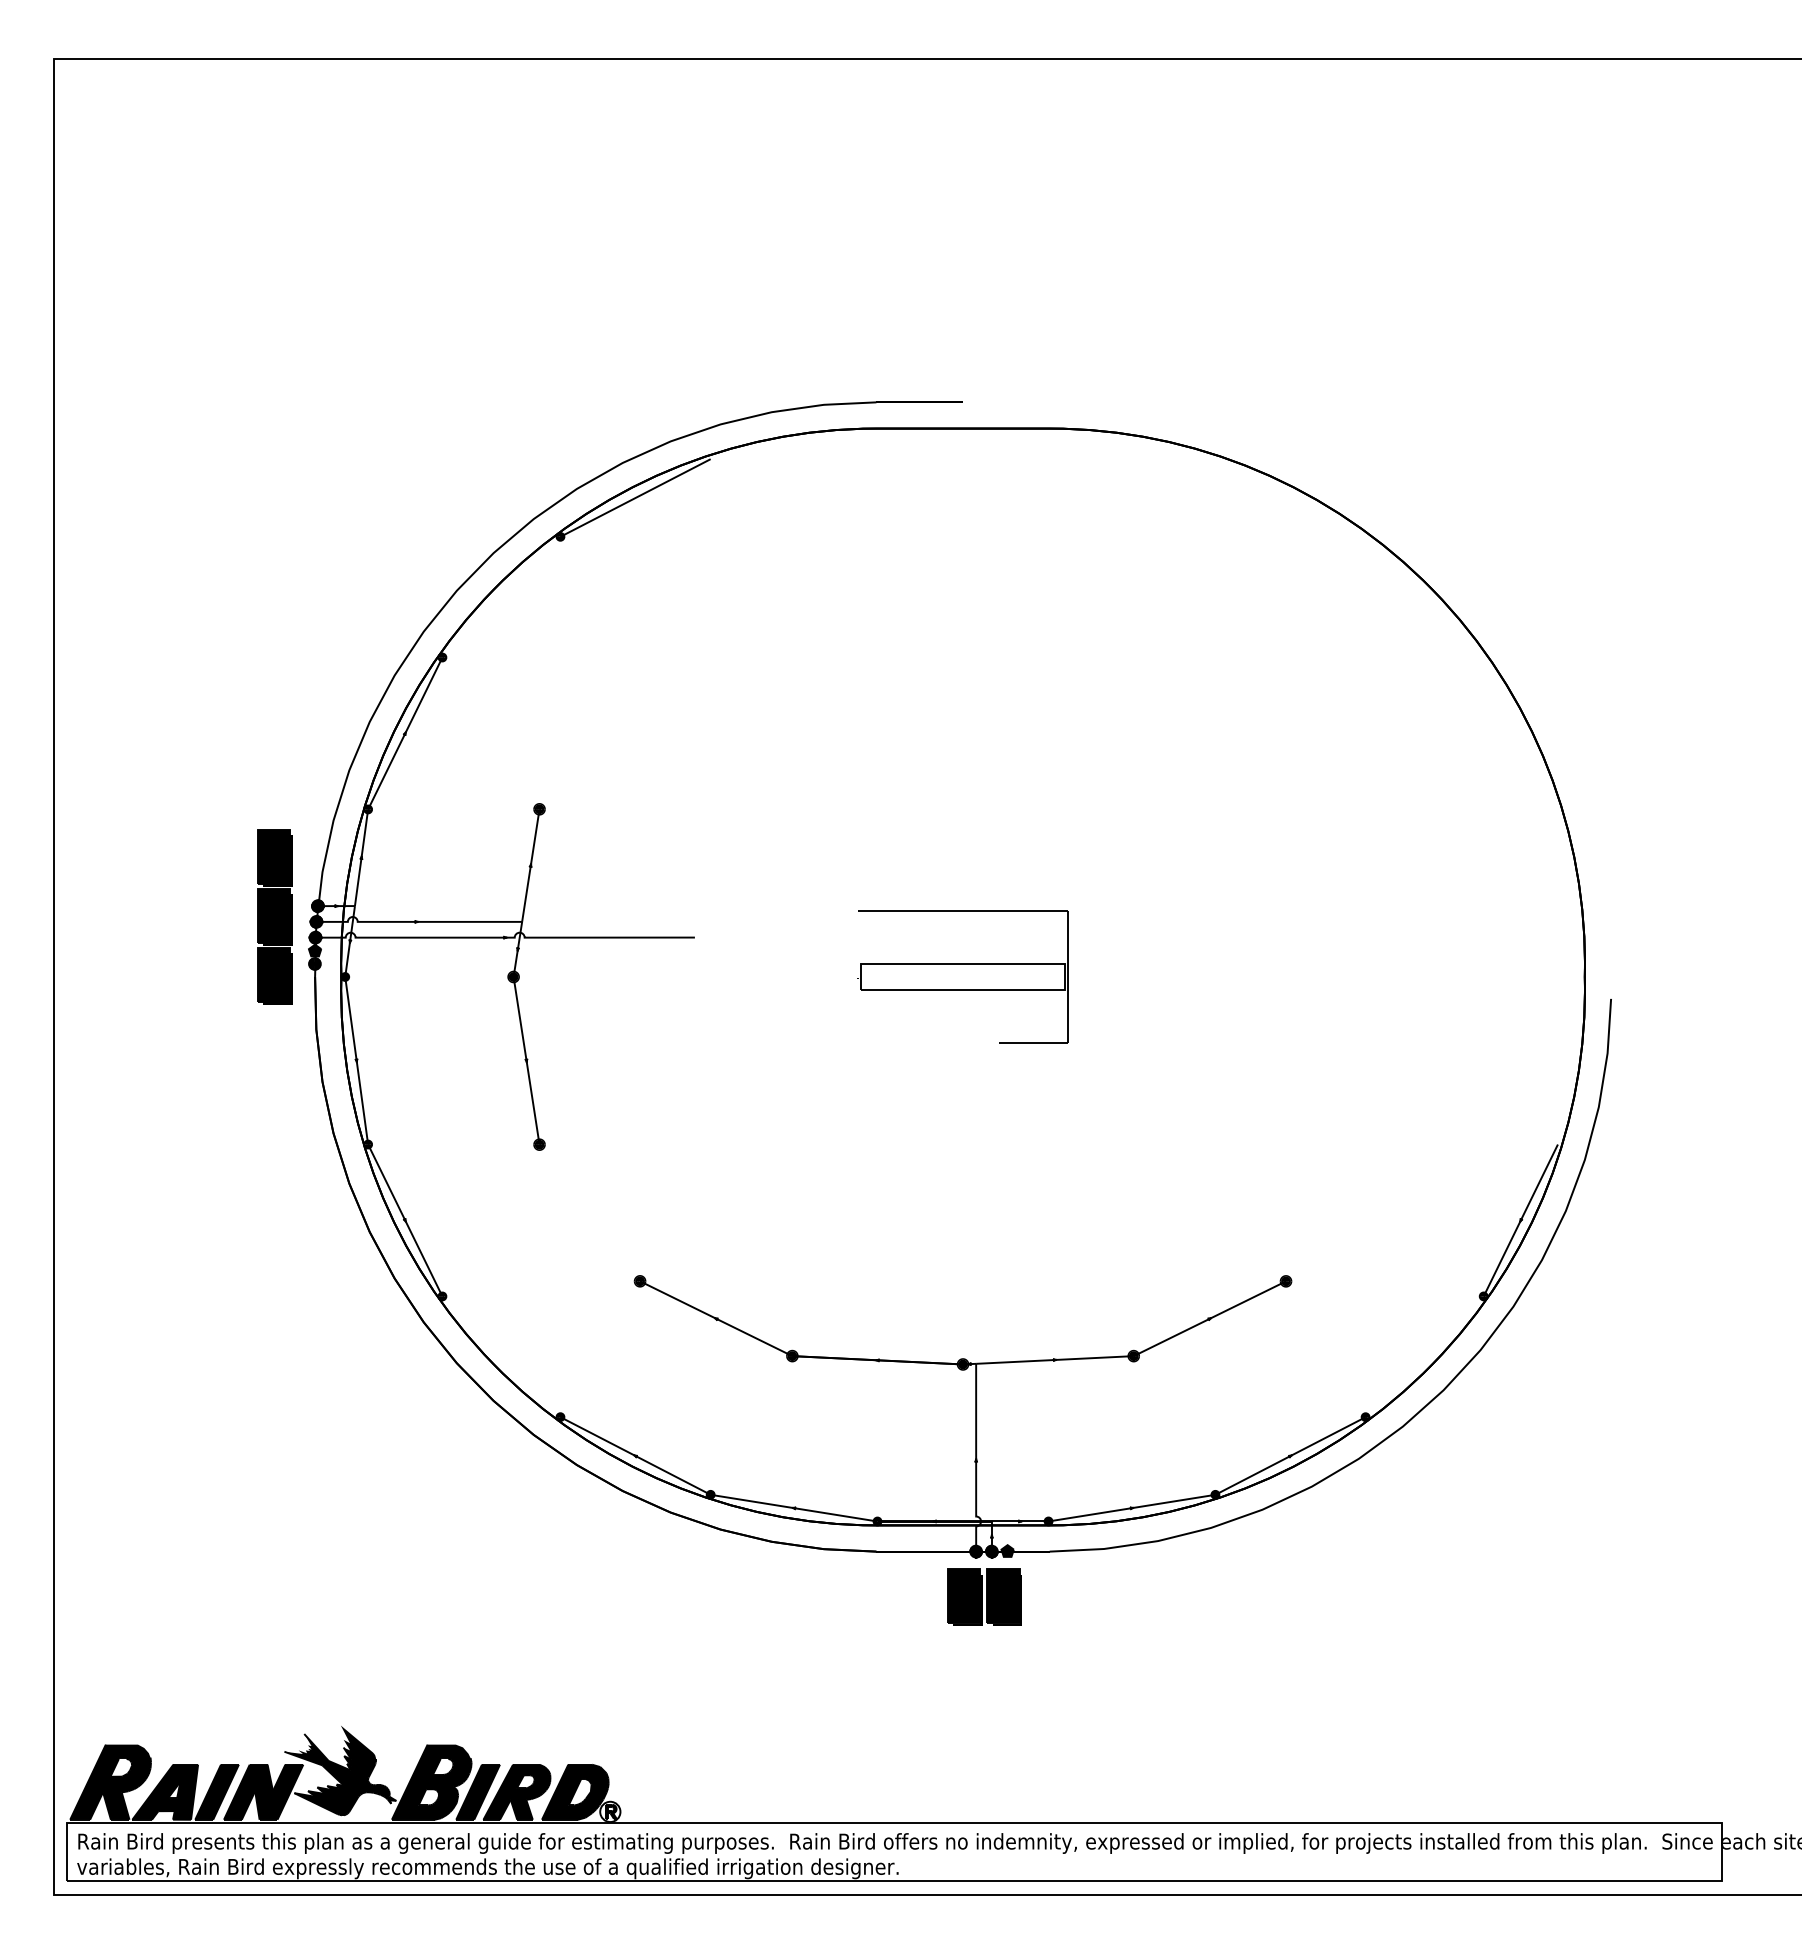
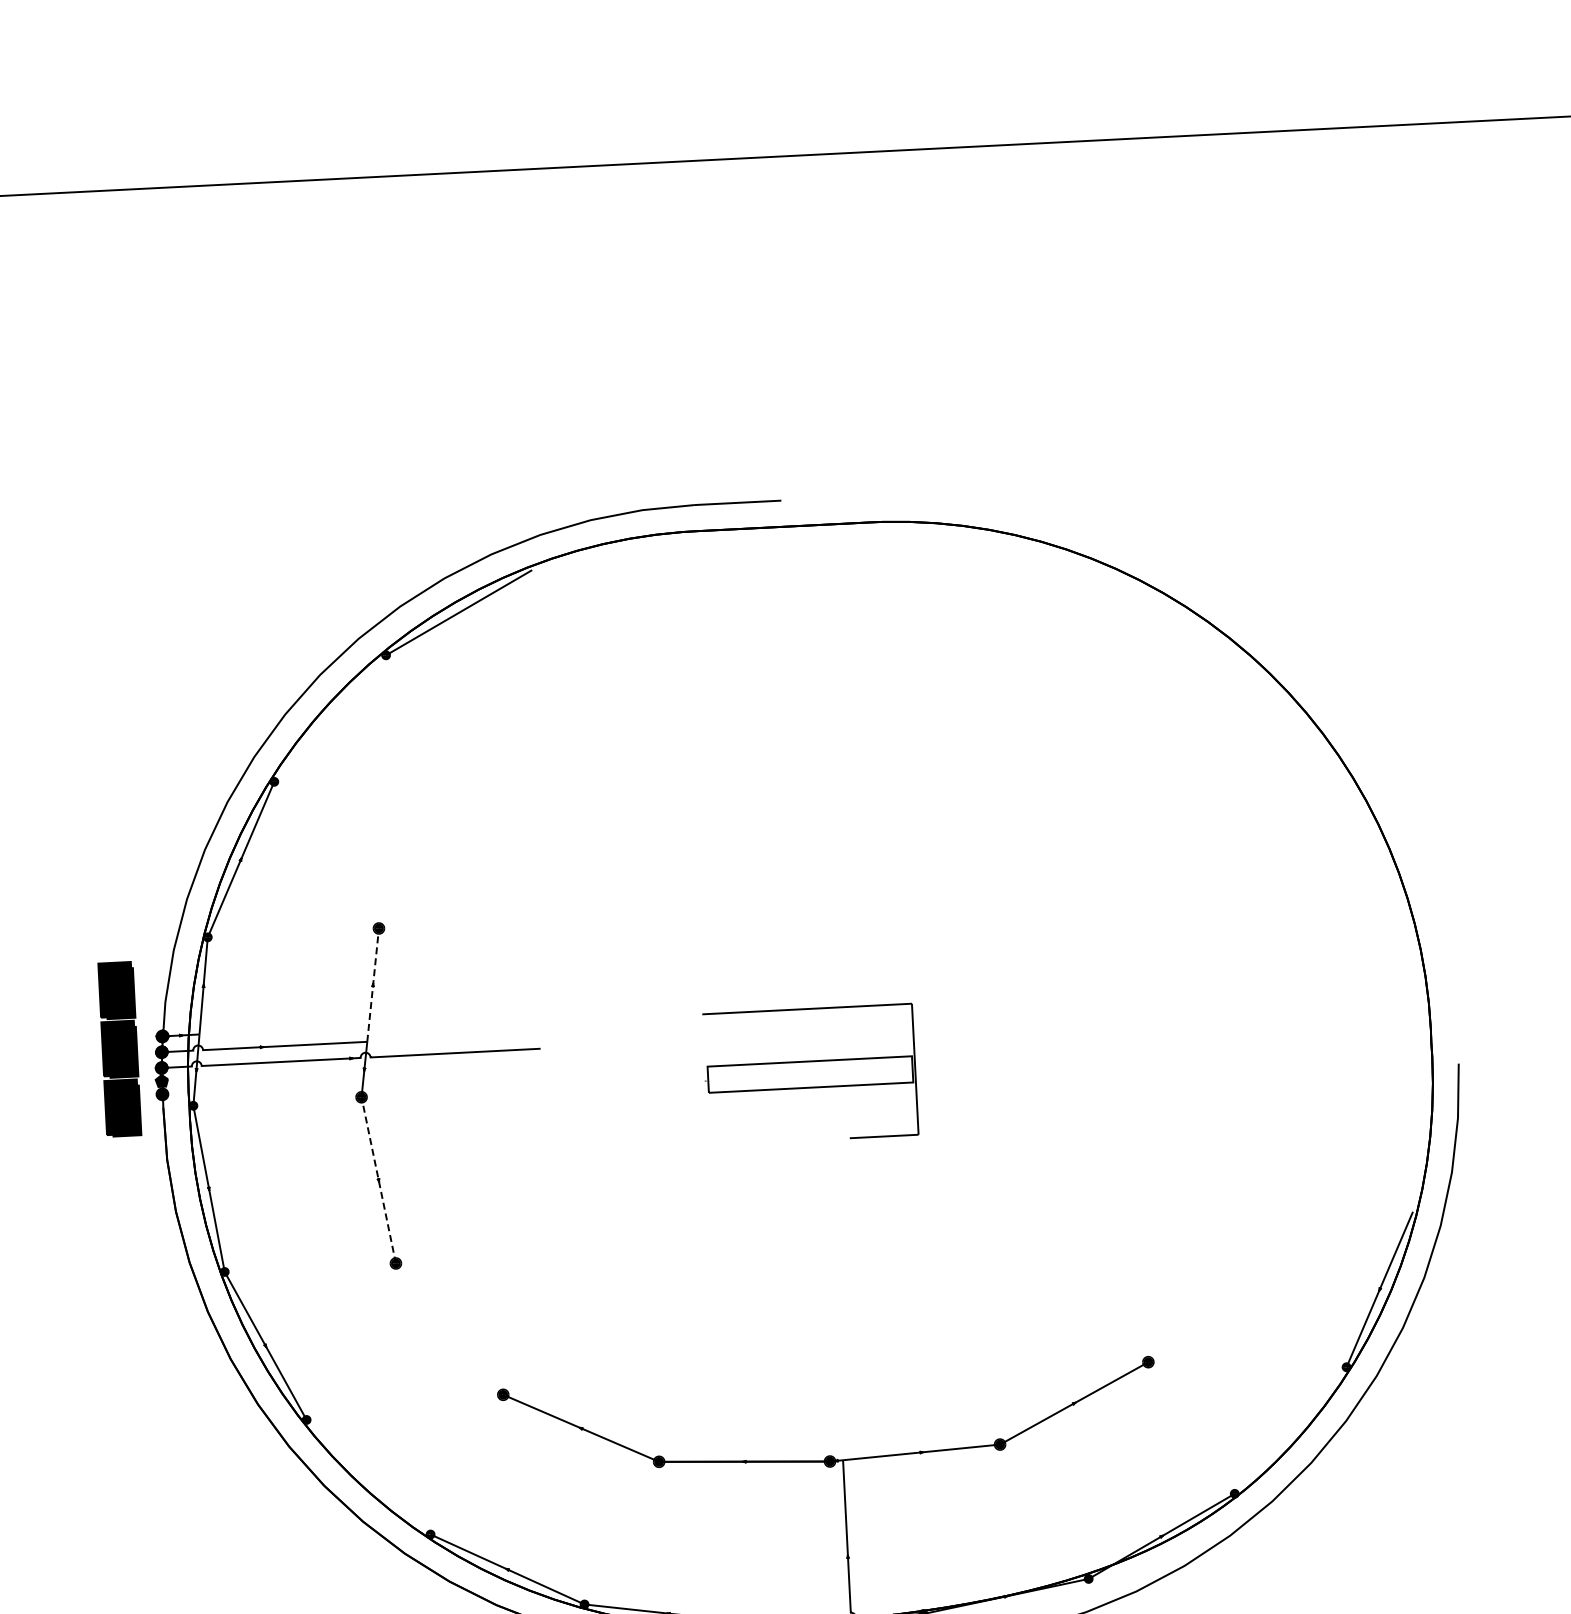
line: (530, 865) -> (372, 985), solid -> dashed
line: (526, 1060) -> (378, 1180), solid -> dashed

